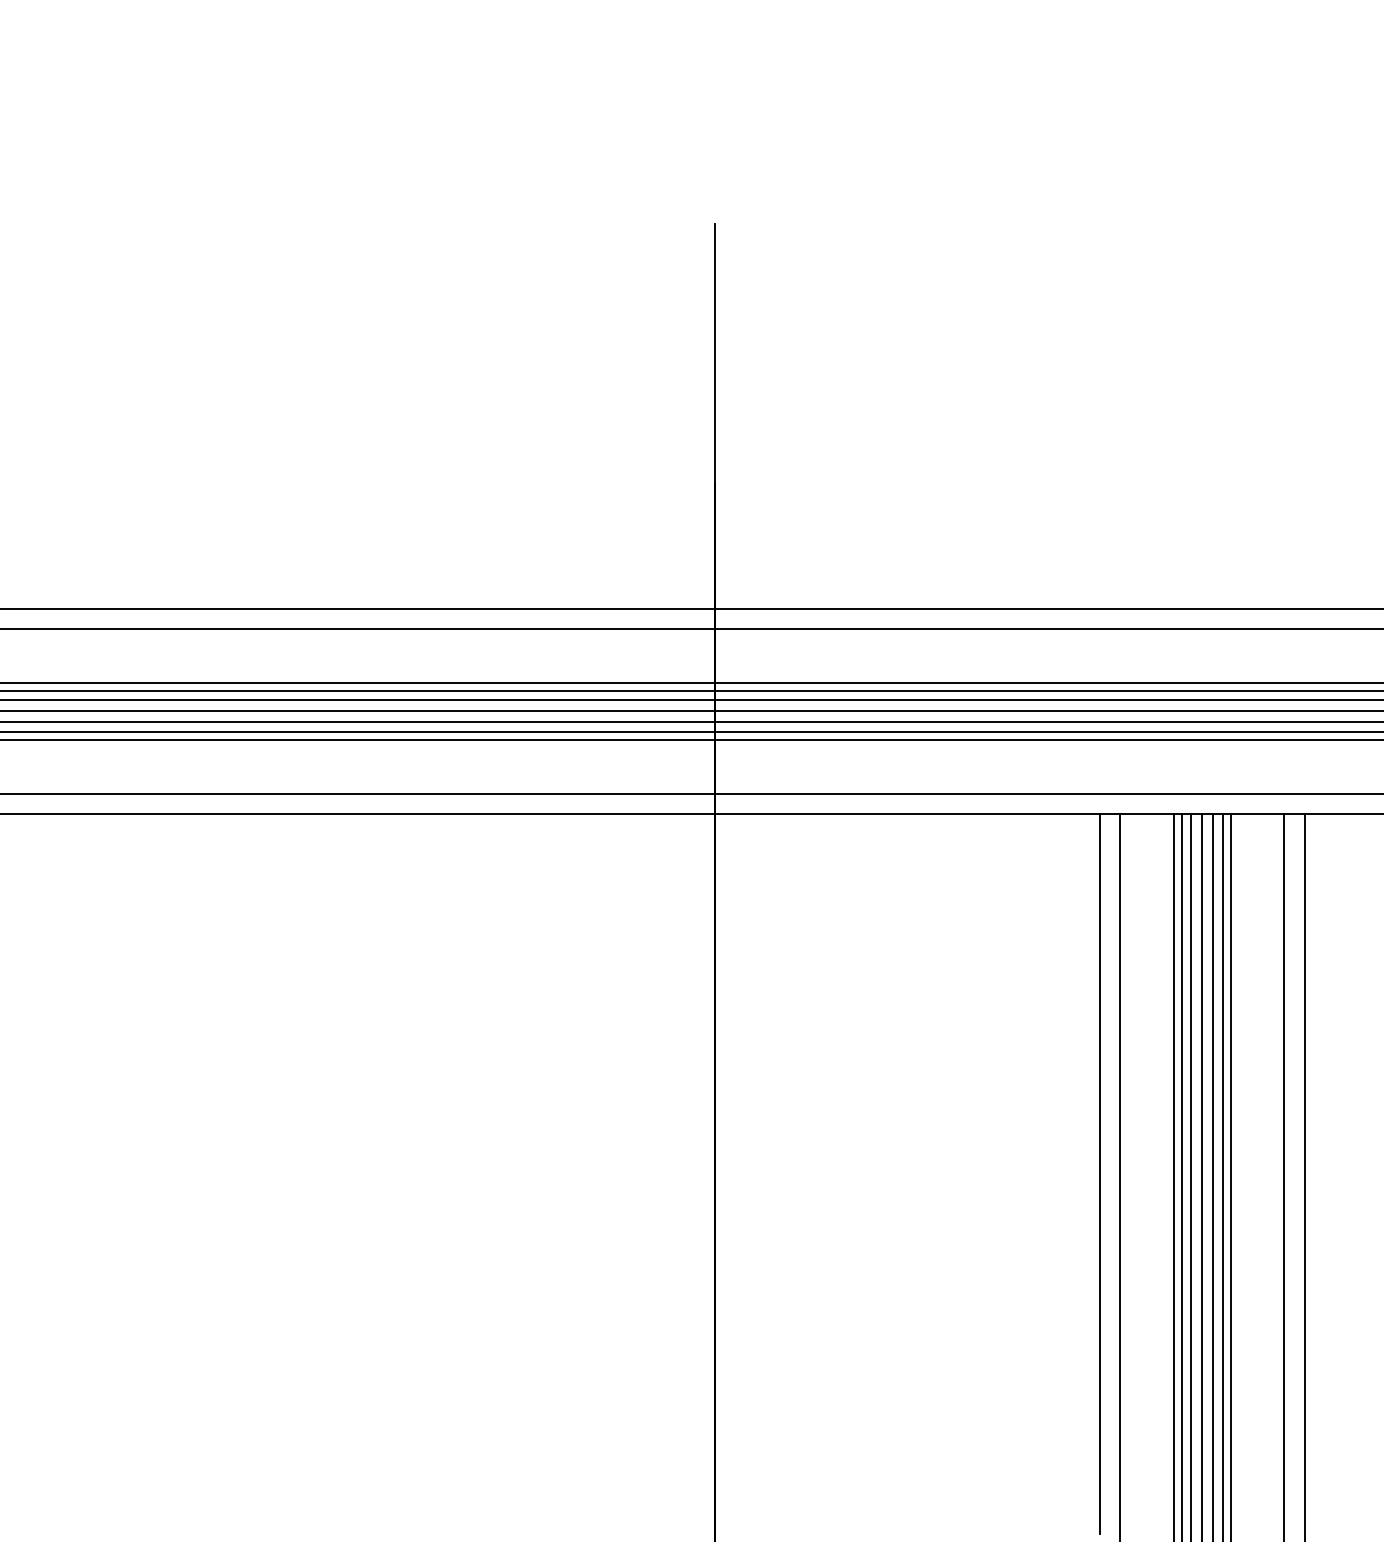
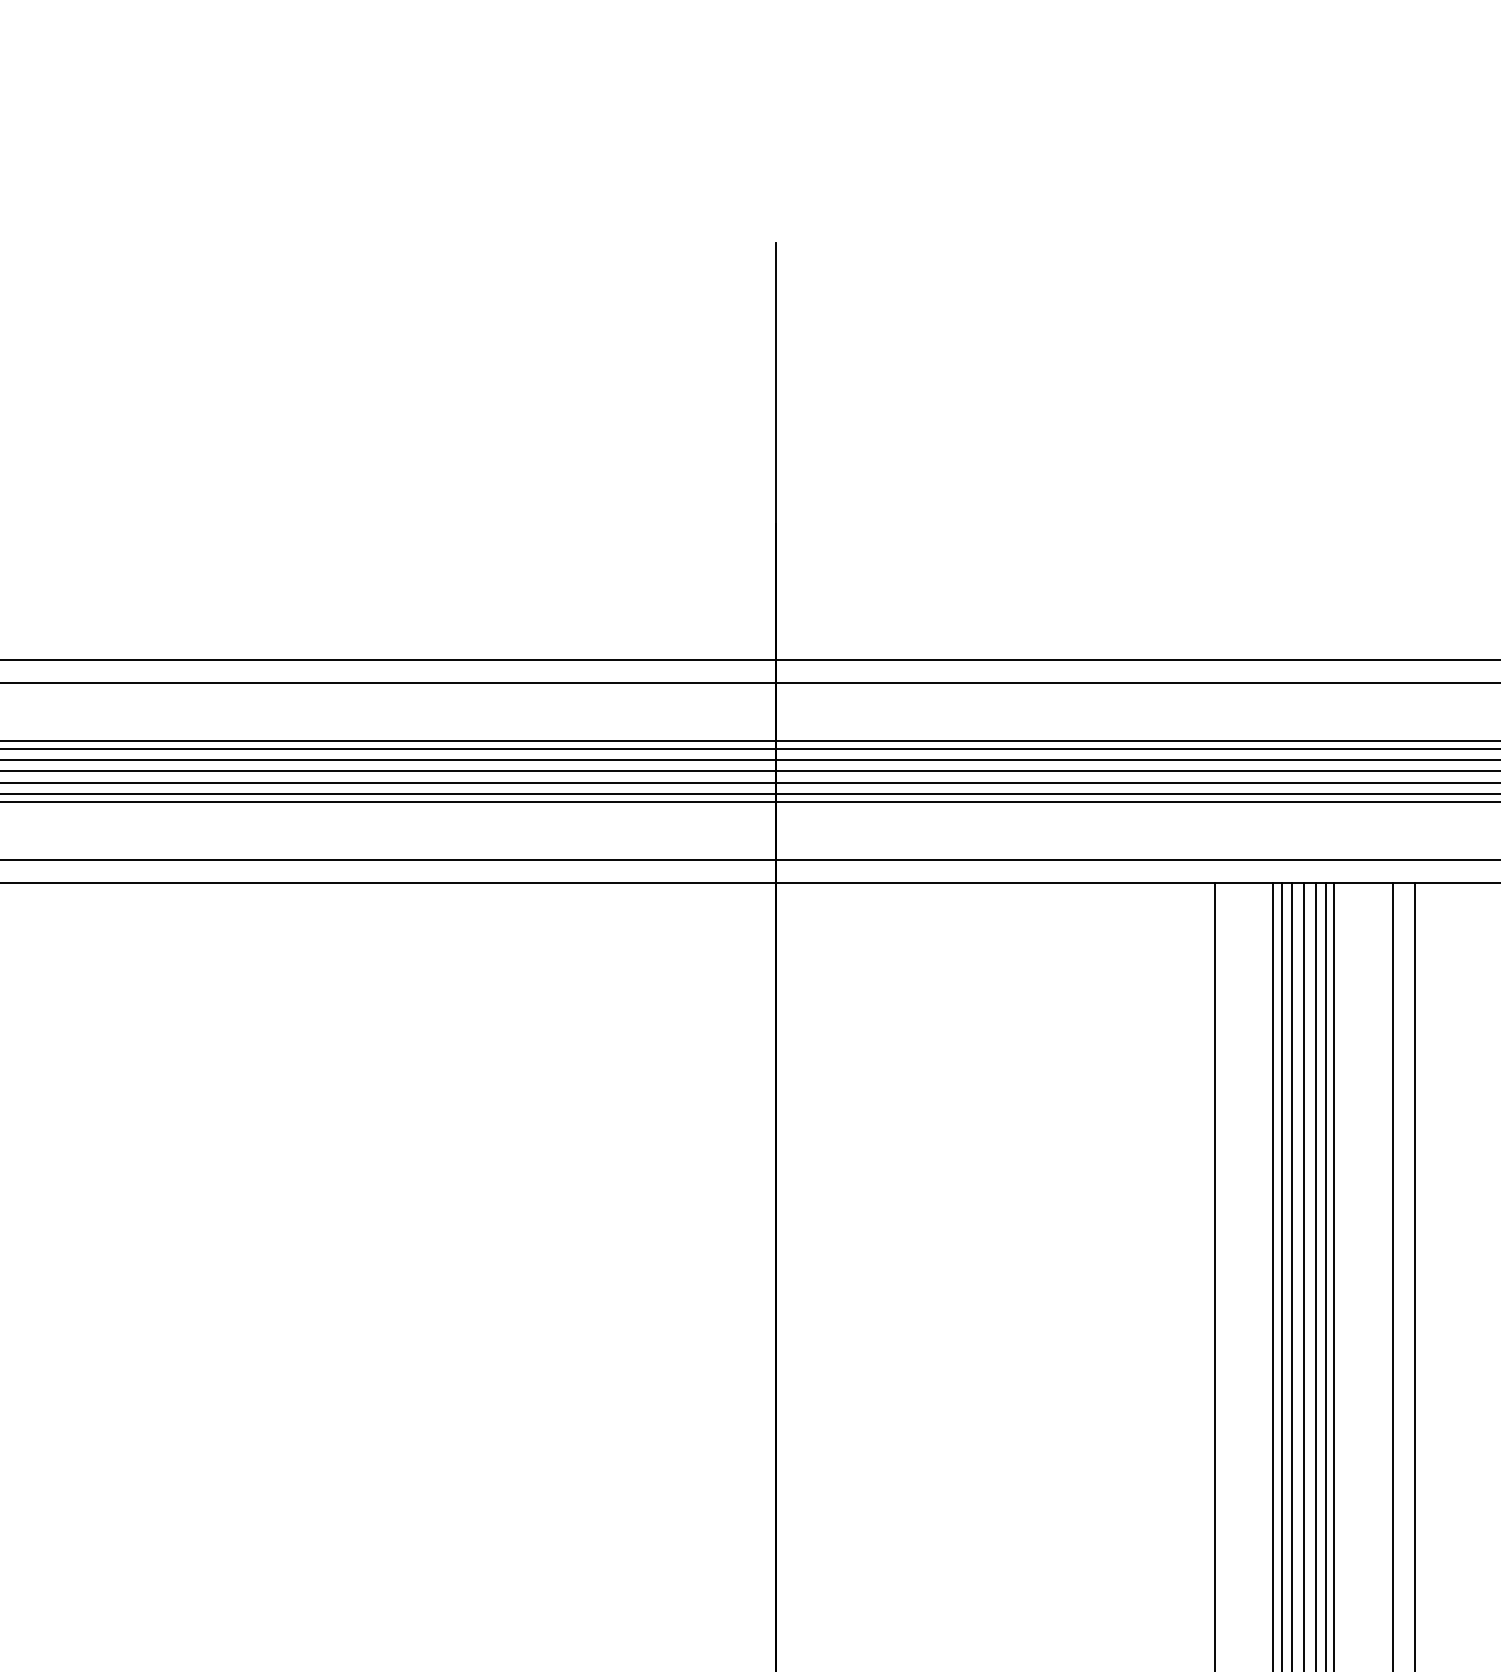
line: (1099, 1173) -> (1192, 1272), removed

